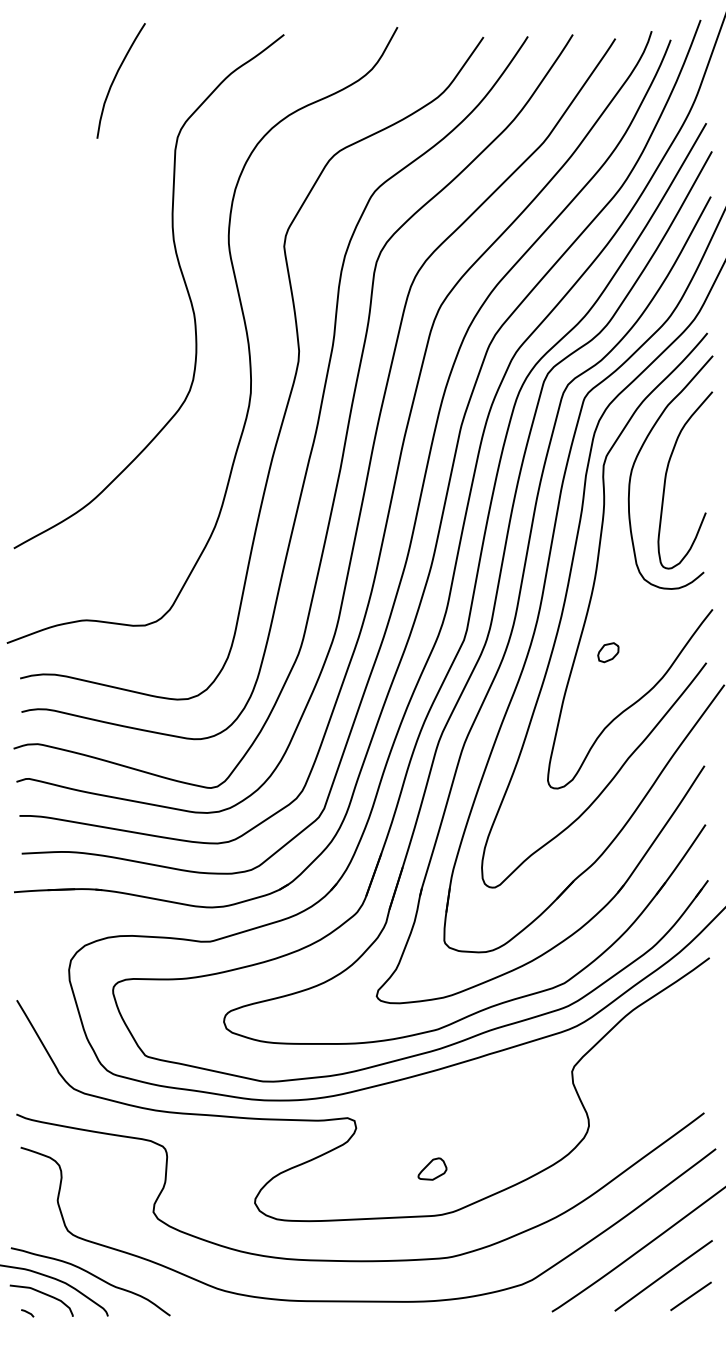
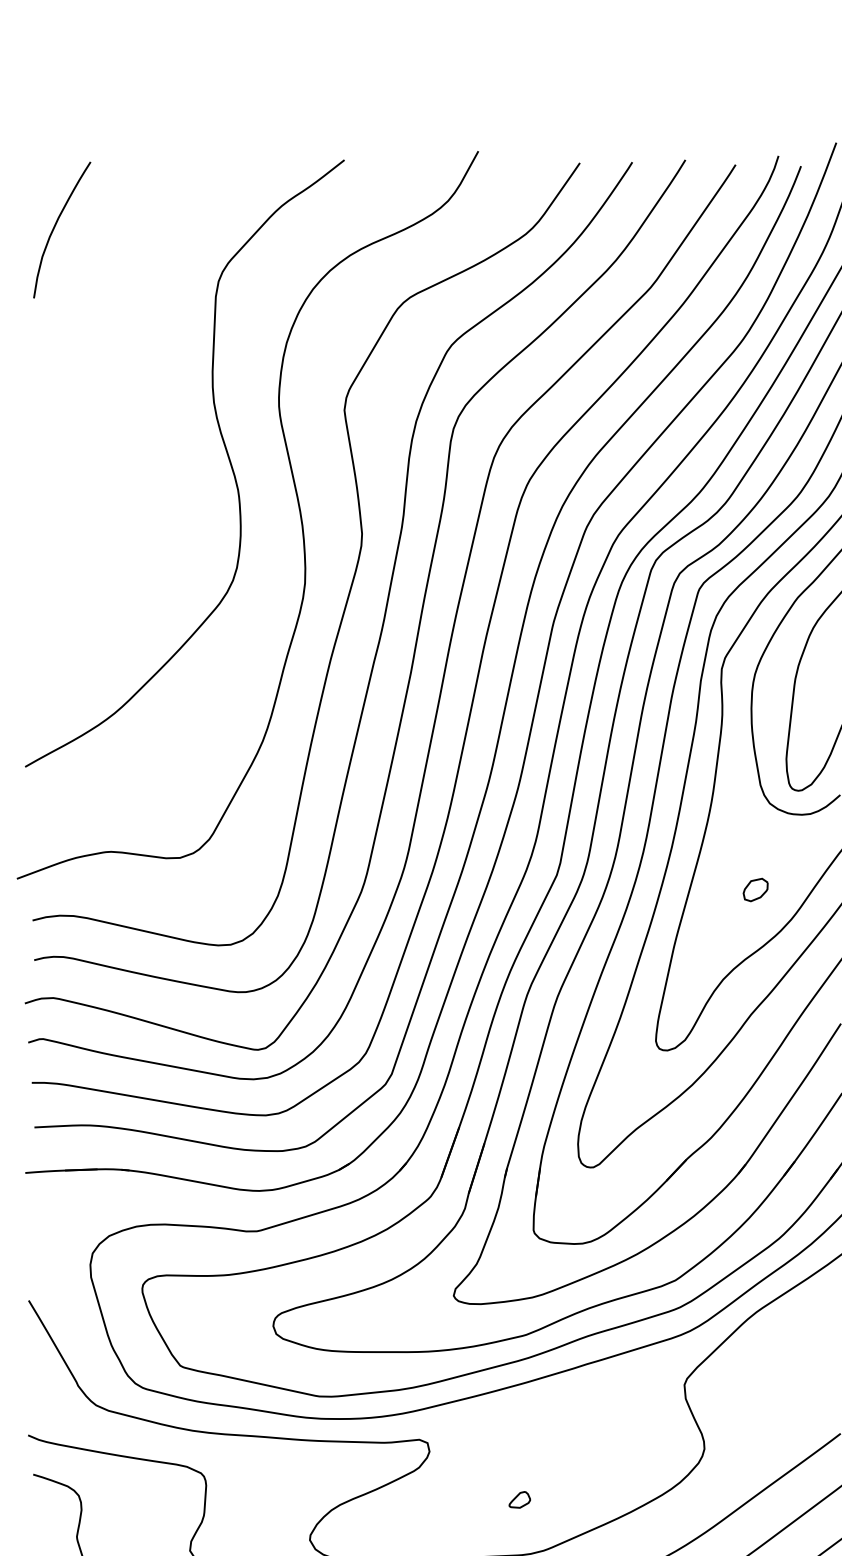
curve: (115, 79) -> (55, 228), moved
part: (608, 652) -> (755, 889), moved
part: (432, 1168) -> (519, 1499), size x0.62

